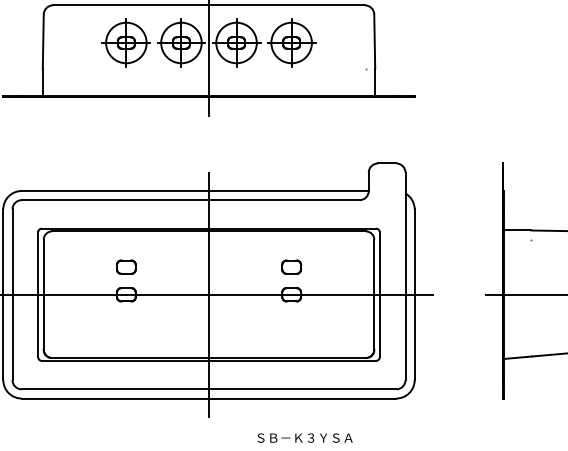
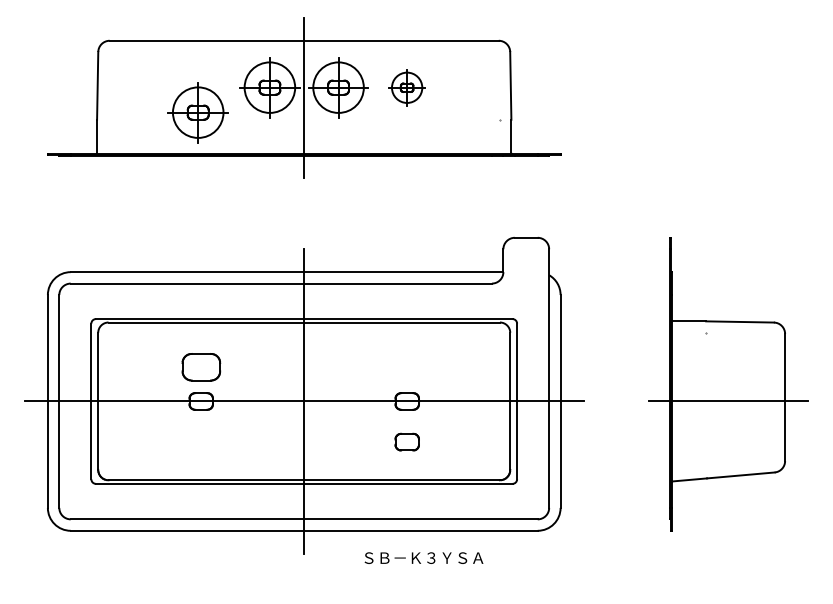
part: (125, 42) -> (197, 112), moved
part: (291, 42) -> (406, 87), size x0.6
part: (125, 266) -> (200, 366), size x1.6
part: (291, 266) -> (406, 441), moved
text: (304, 437) -> (423, 557), moved

